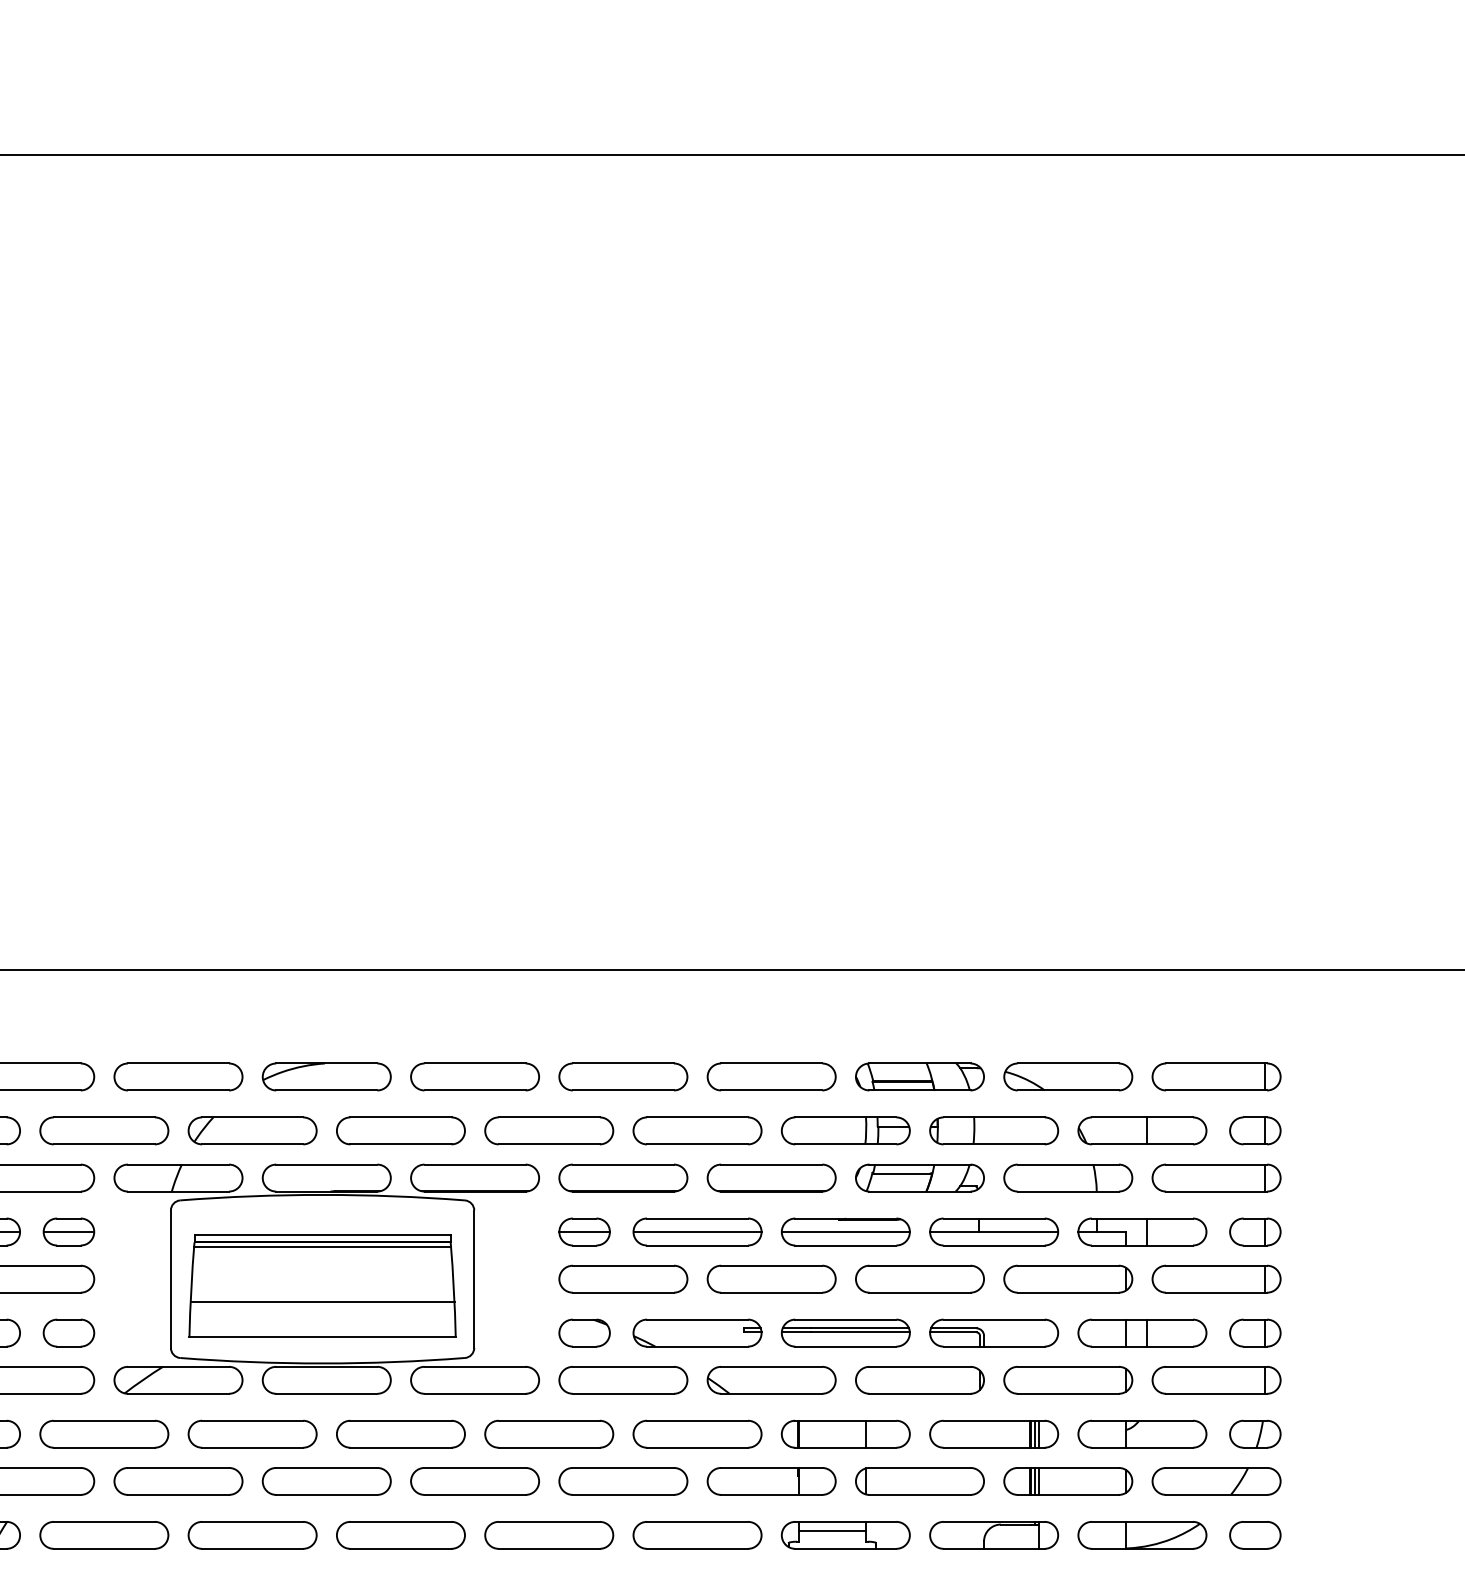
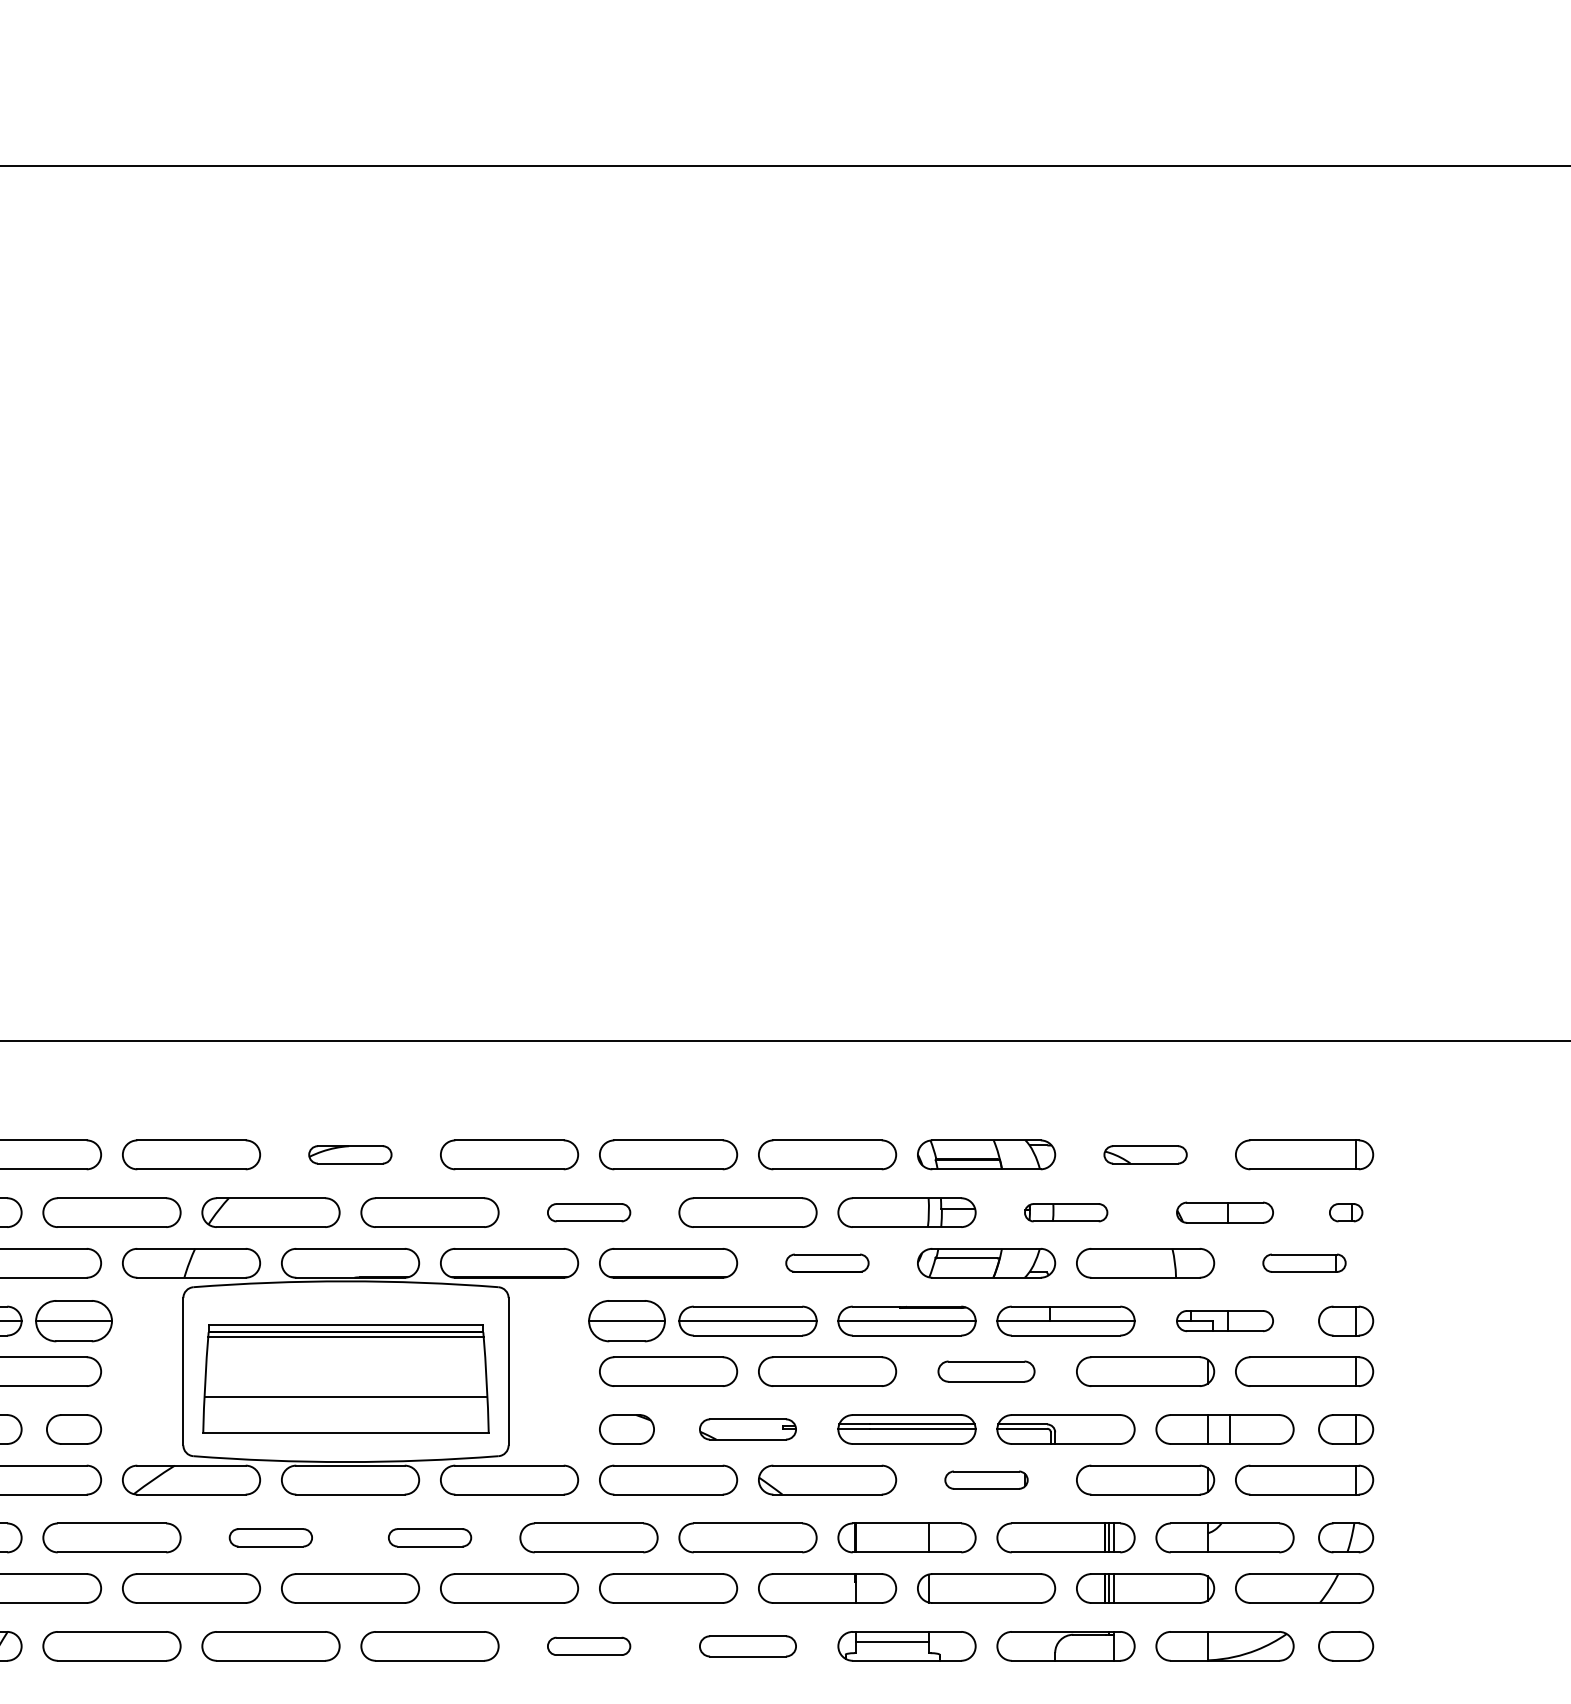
part: (326, 1076) -> (350, 1154), size x0.6
part: (1068, 1076) -> (1145, 1154), size x0.6
part: (549, 1130) -> (589, 1212), size x0.6
part: (994, 1130) -> (1066, 1212), size x0.6
part: (1142, 1130) -> (1225, 1212), size x0.7
part: (1255, 1130) -> (1346, 1212), size x0.6
part: (771, 1177) -> (827, 1262), size x0.6
part: (1216, 1177) -> (1304, 1262), size x0.6
part: (68, 1231) -> (73, 1320), size x1.4
part: (584, 1231) -> (626, 1320), size x1.4
part: (1142, 1231) -> (1225, 1320), size x0.7
part: (919, 1278) -> (986, 1370), size x0.7
part: (697, 1332) -> (747, 1428), size x0.7
part: (919, 1380) -> (986, 1480), size x0.6
part: (252, 1433) -> (270, 1537), size x0.6
part: (400, 1433) -> (429, 1537), size x0.6
part: (549, 1535) -> (589, 1646), size x0.6
part: (697, 1535) -> (747, 1646), size x0.7

